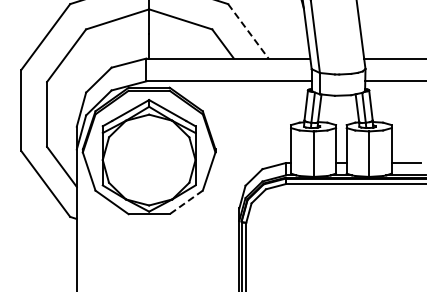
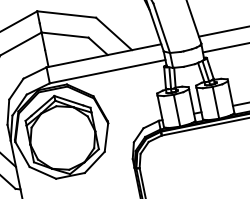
line: (248, 31) -> (114, 34), dashed -> solid
line: (185, 202) -> (94, 162), dashed -> solid

